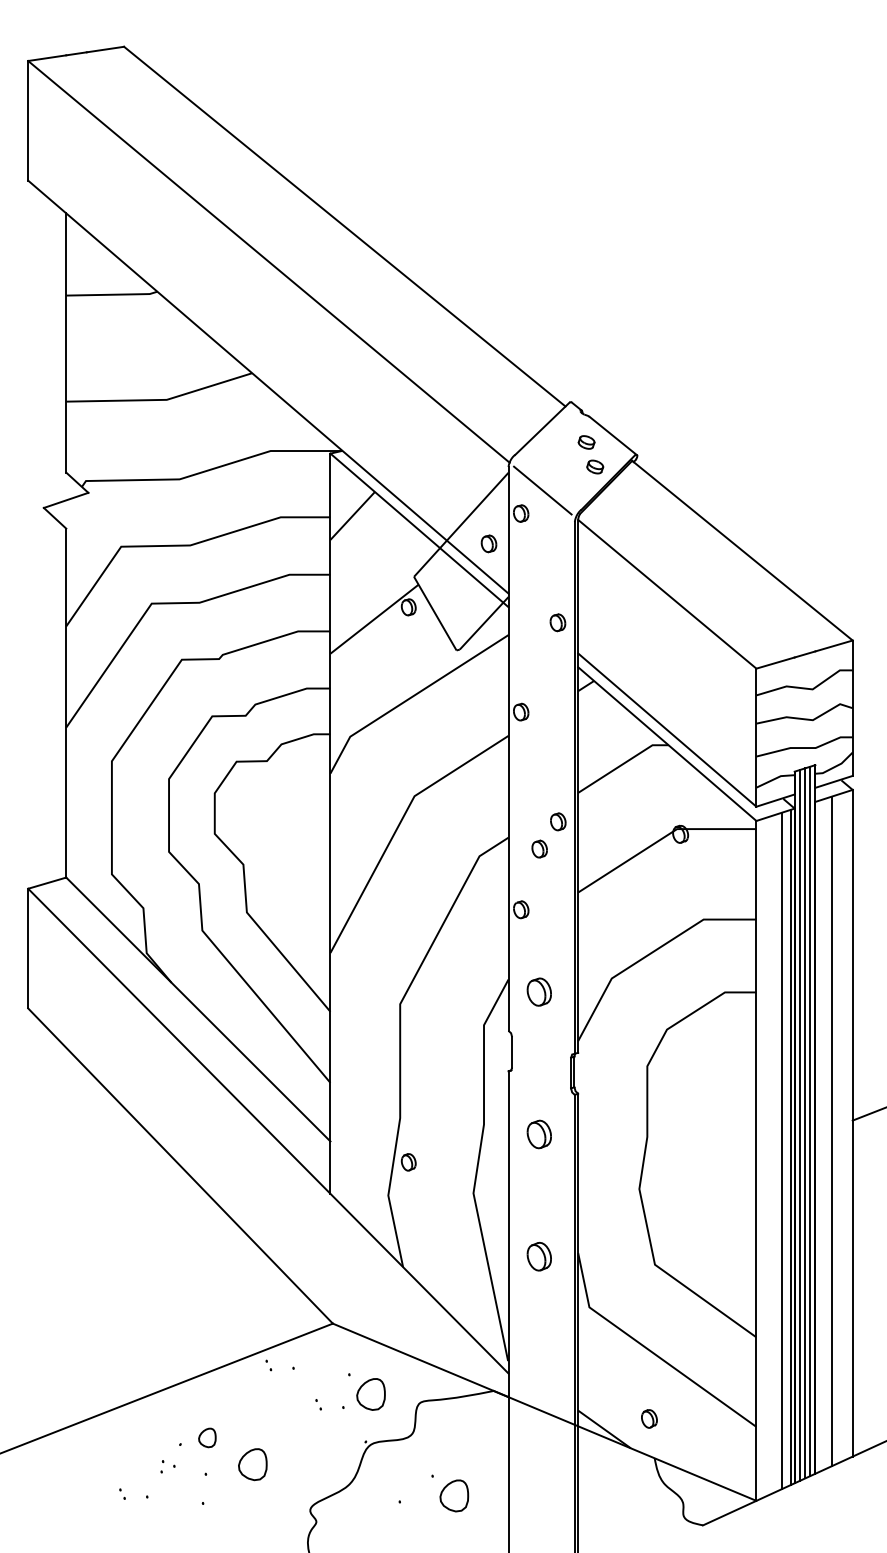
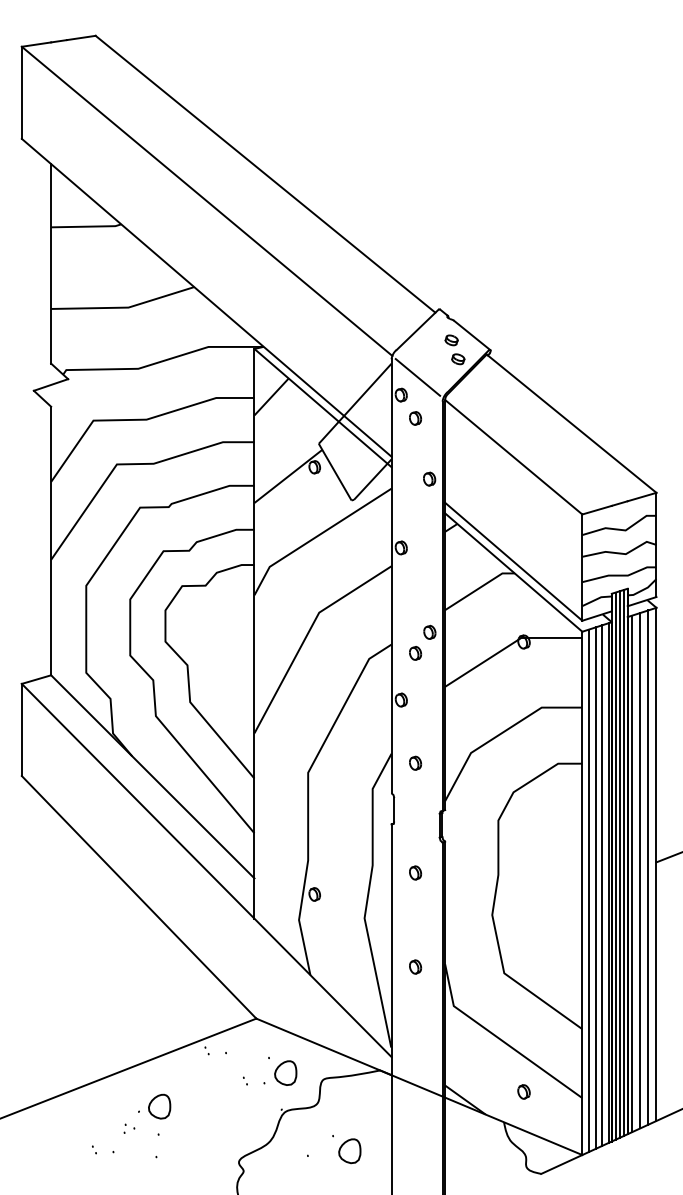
part: (488, 543) -> (415, 418), moved
part: (539, 990) -> (415, 762), size x0.62
line: (842, 1127) -> (648, 867), added
part: (539, 1133) -> (415, 872), size x0.62
line: (821, 1135) -> (632, 873), added
line: (773, 1153) -> (595, 887), added
line: (765, 1157) -> (589, 890), added
part: (539, 1255) -> (415, 966), size x0.62
part: (648, 1418) -> (523, 1091), moved
part: (207, 1437) -> (159, 1106), size x1.67
part: (252, 1463) -> (194, 1126), removed

